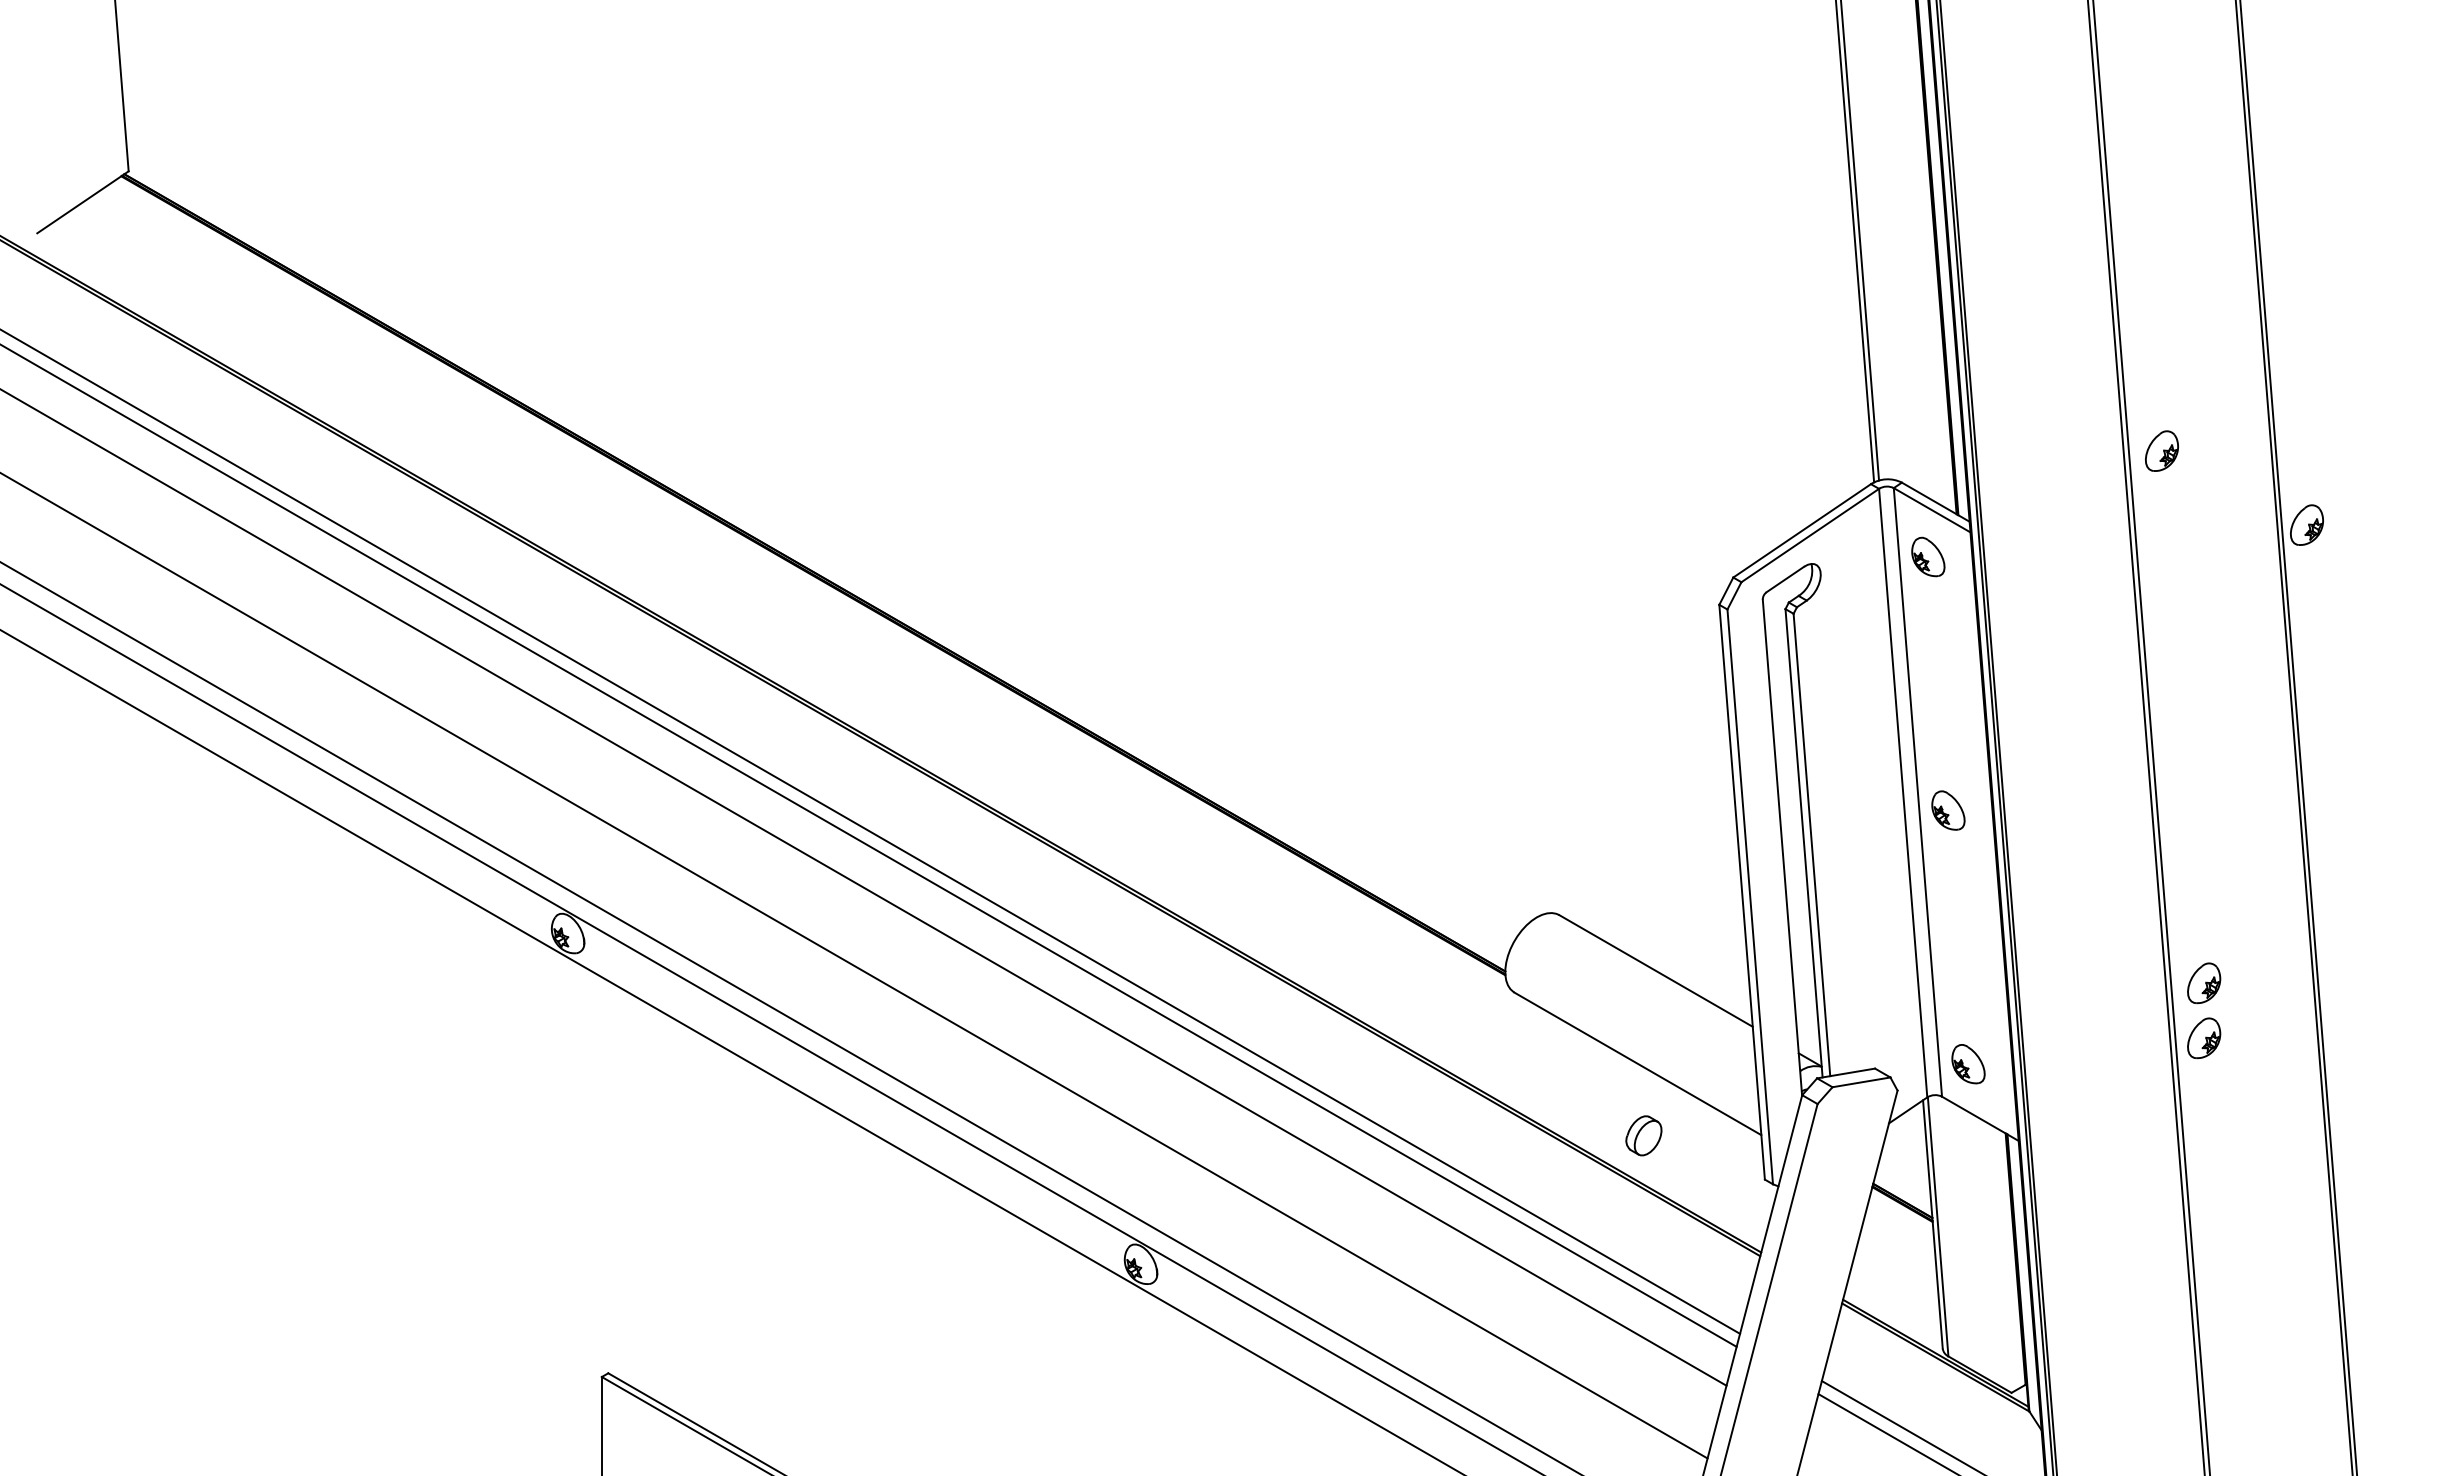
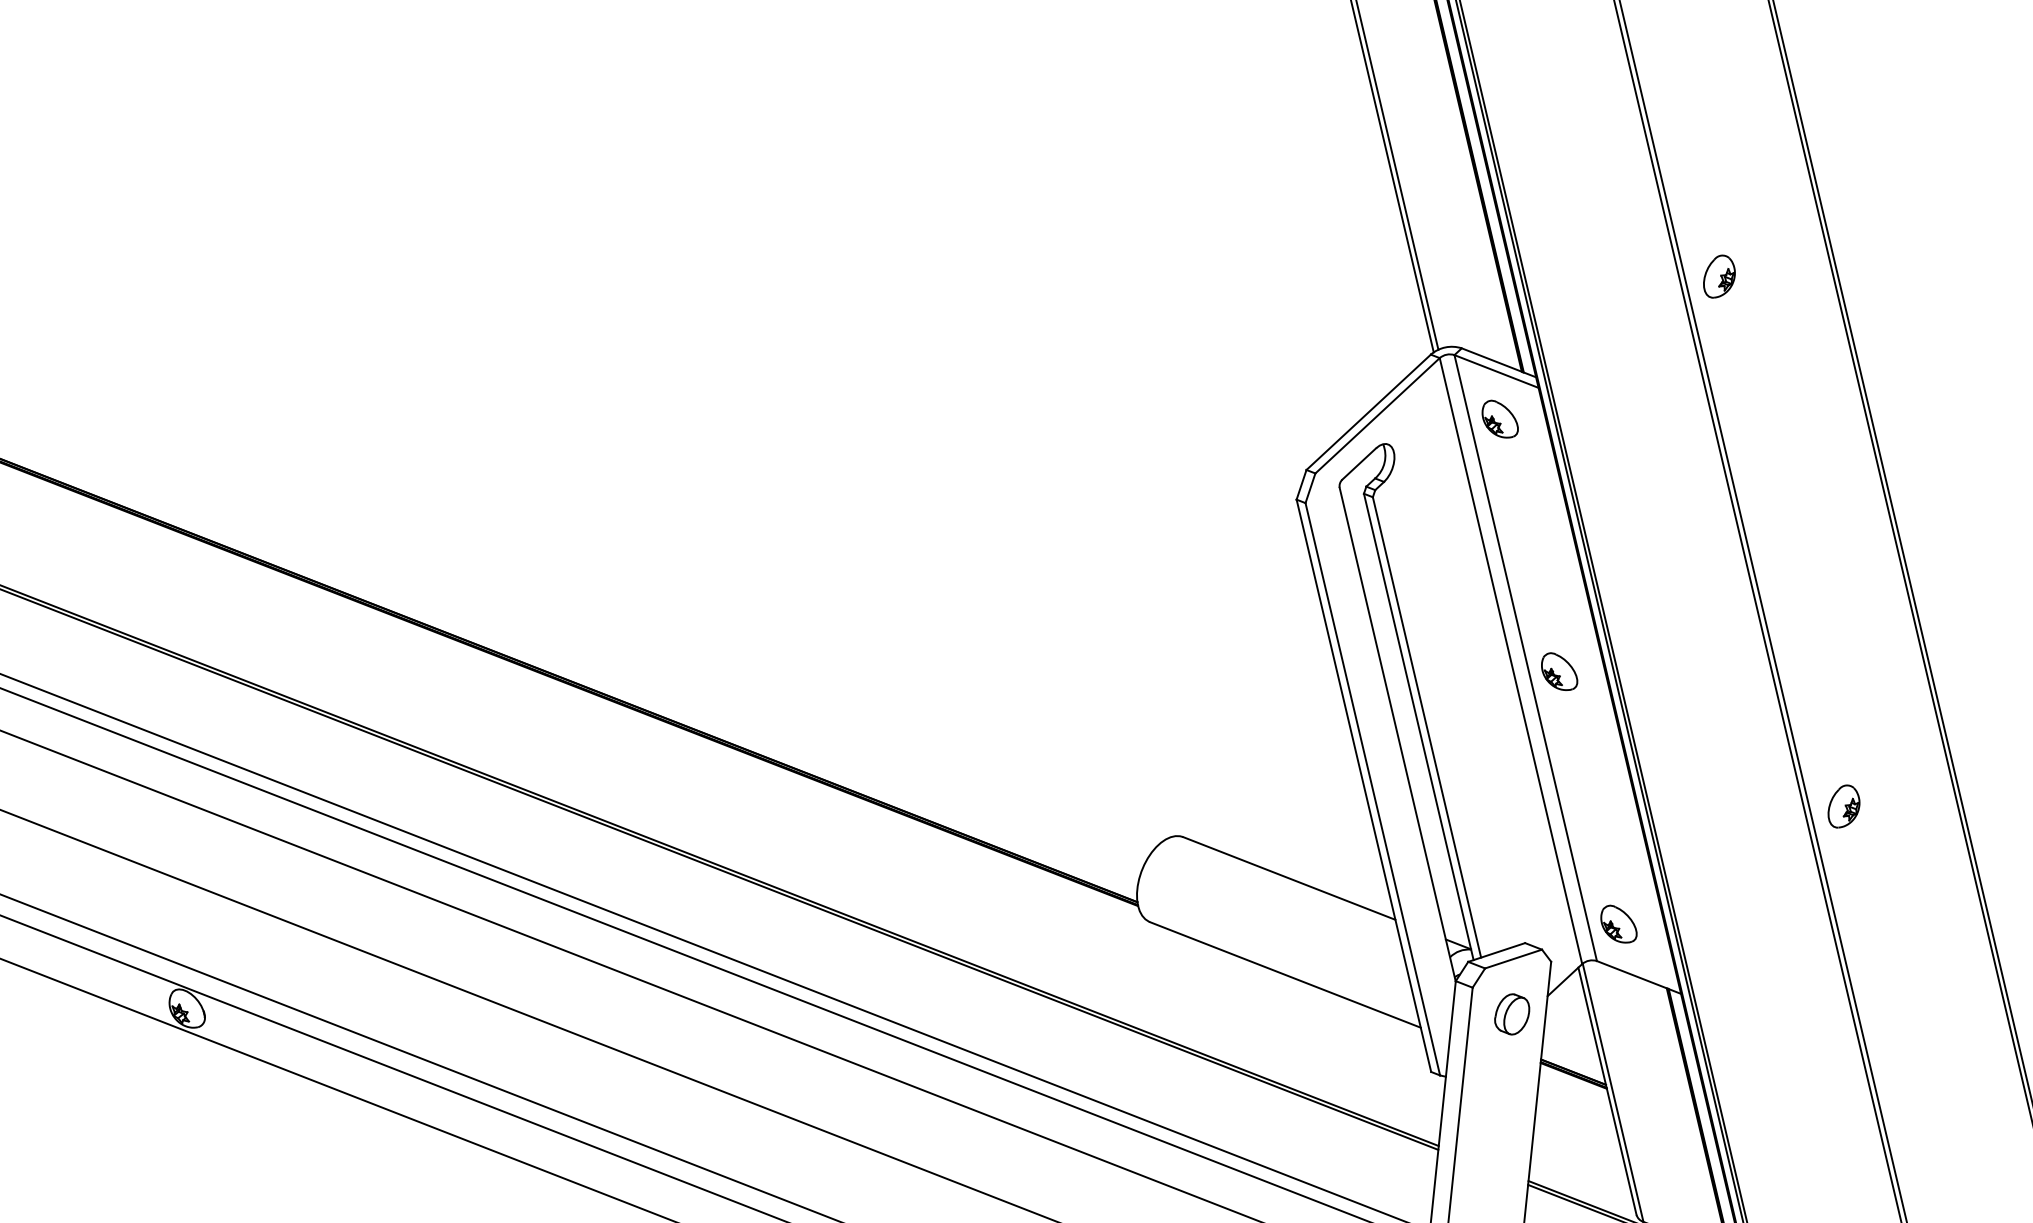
part: (2306, 524) -> (1876, 328), removed
part: (2204, 1038) -> (1852, 861), removed
part: (1643, 1135) -> (1511, 1014), moved

